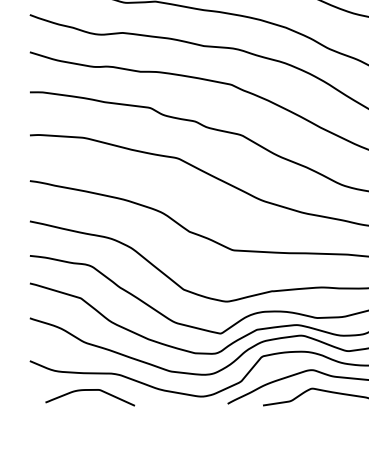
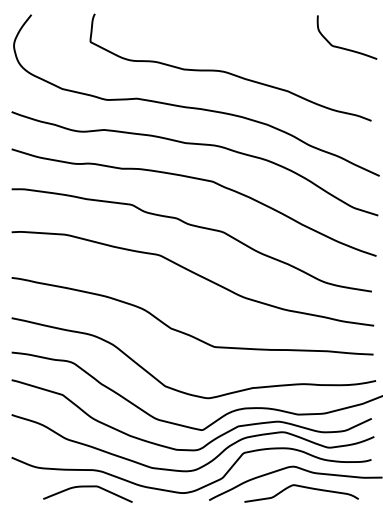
curve: (89, 391) -> (87, 487), moved

